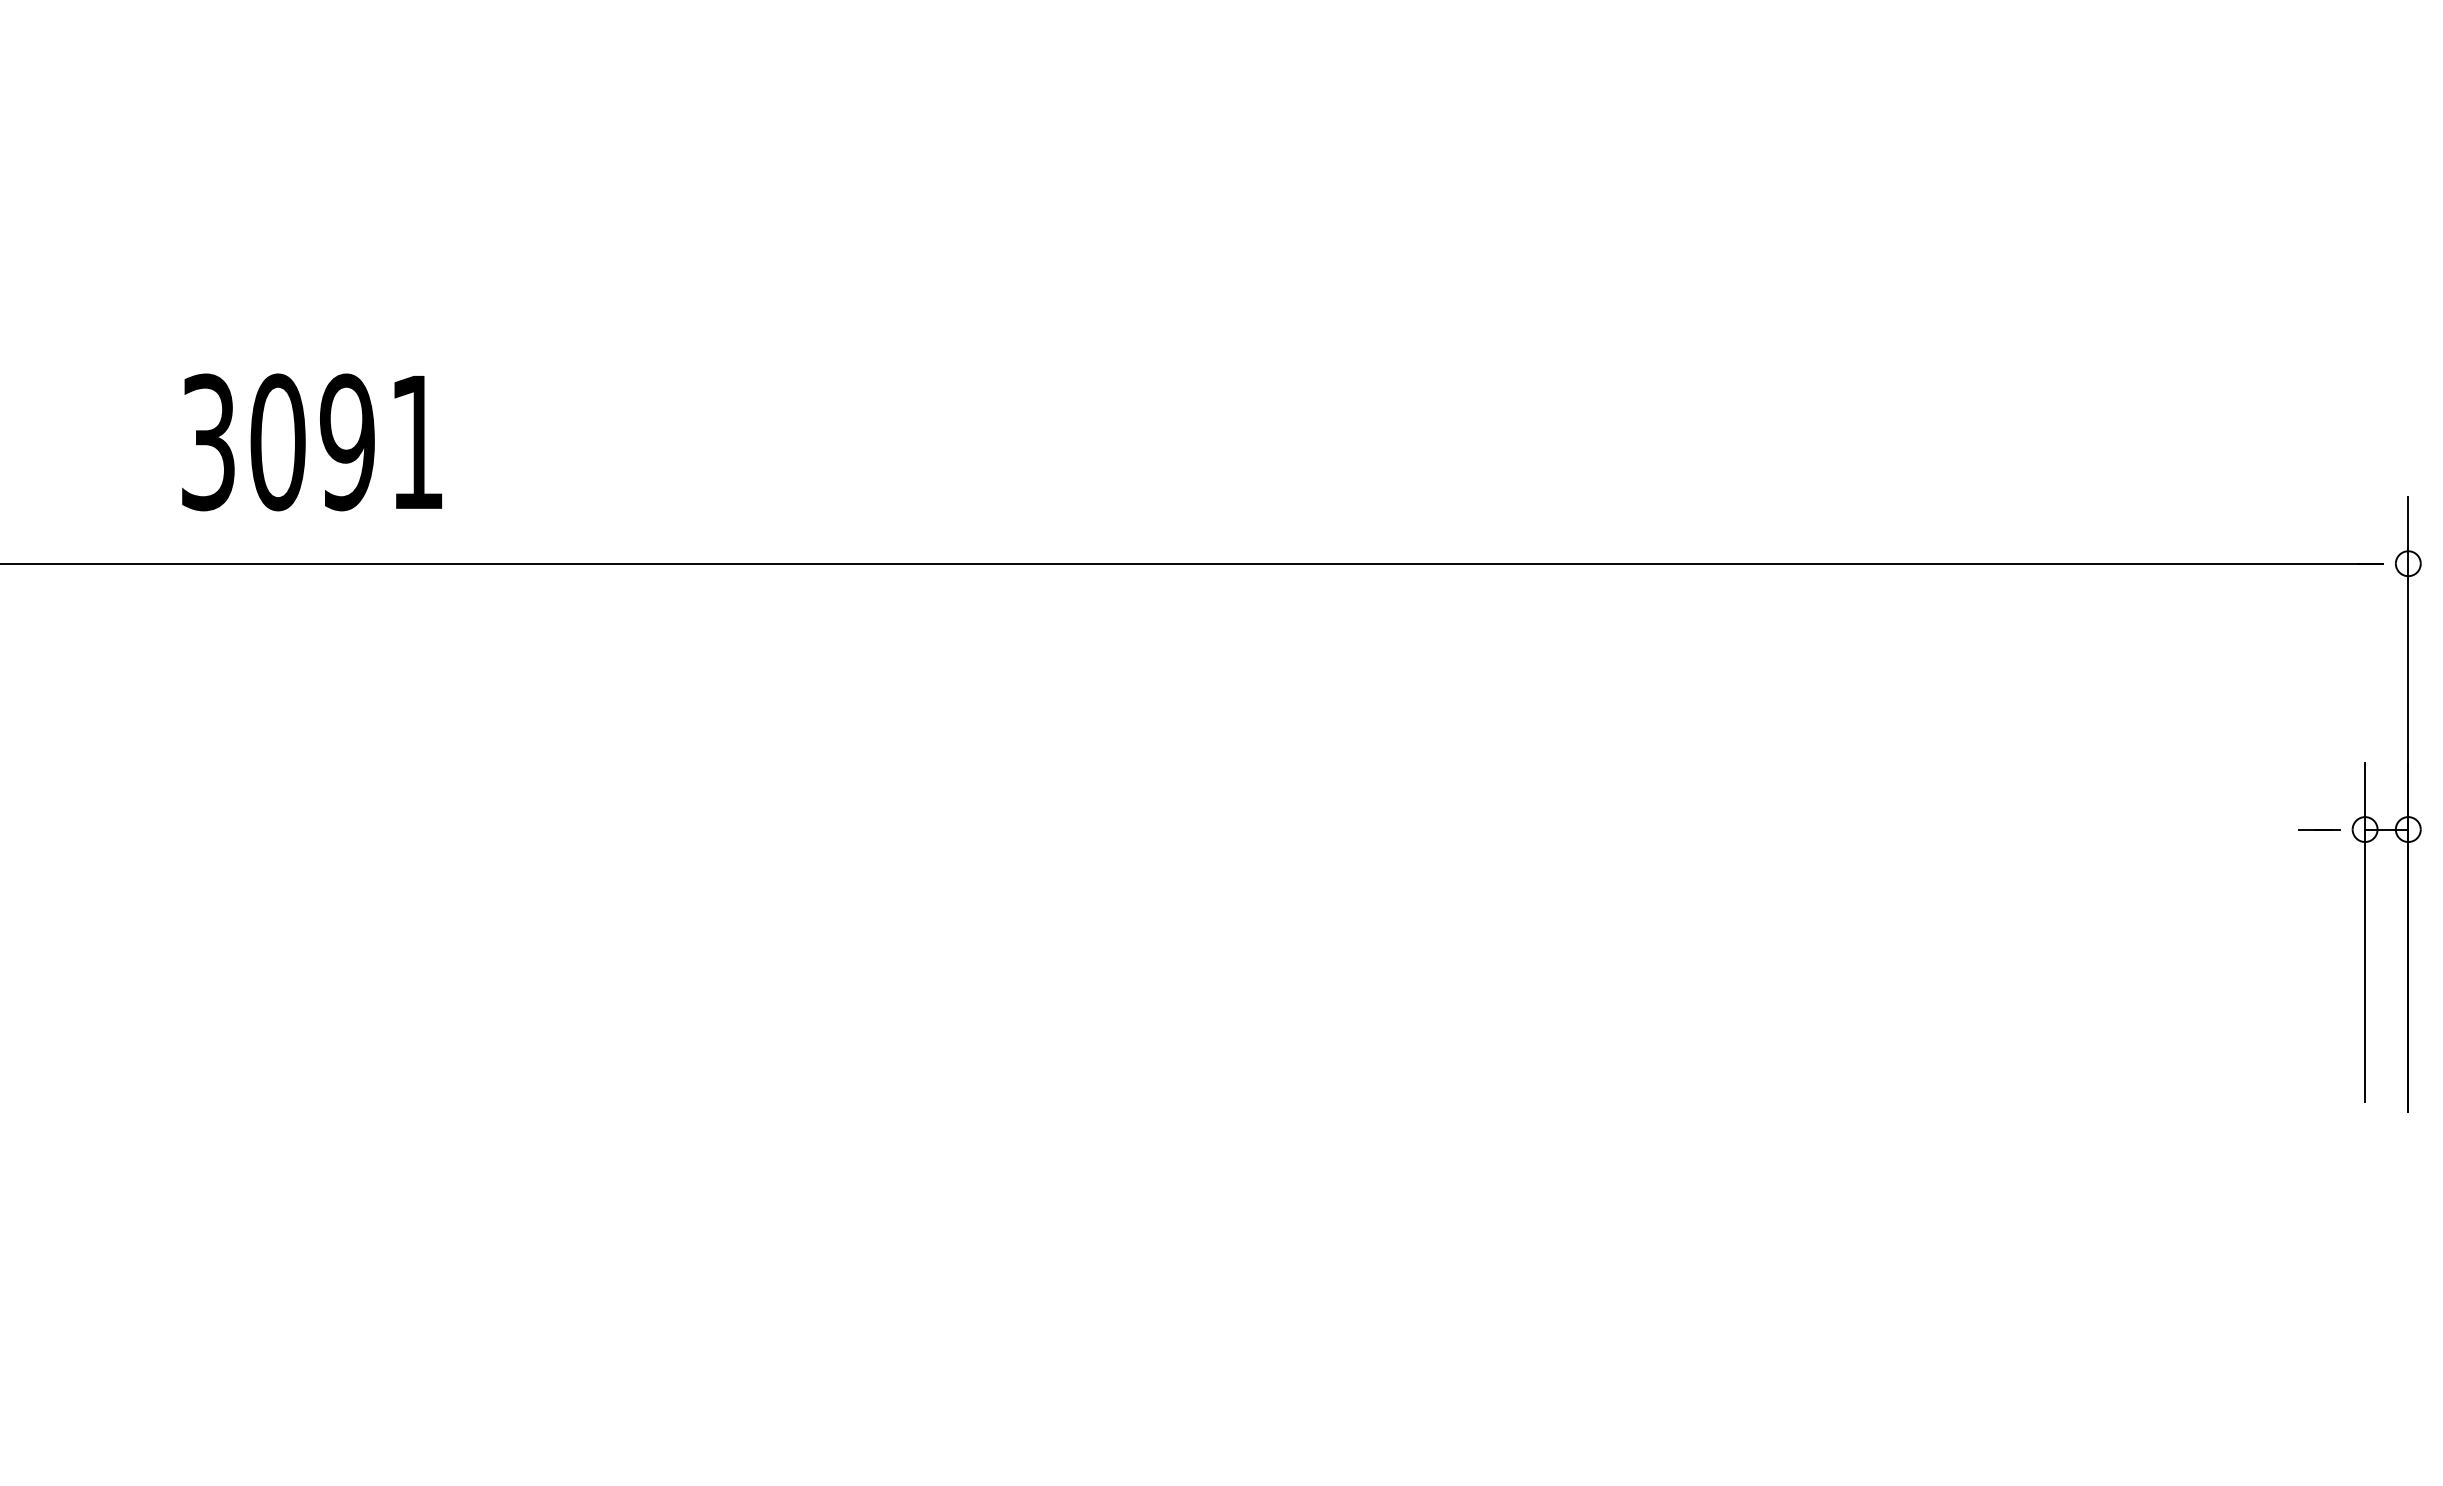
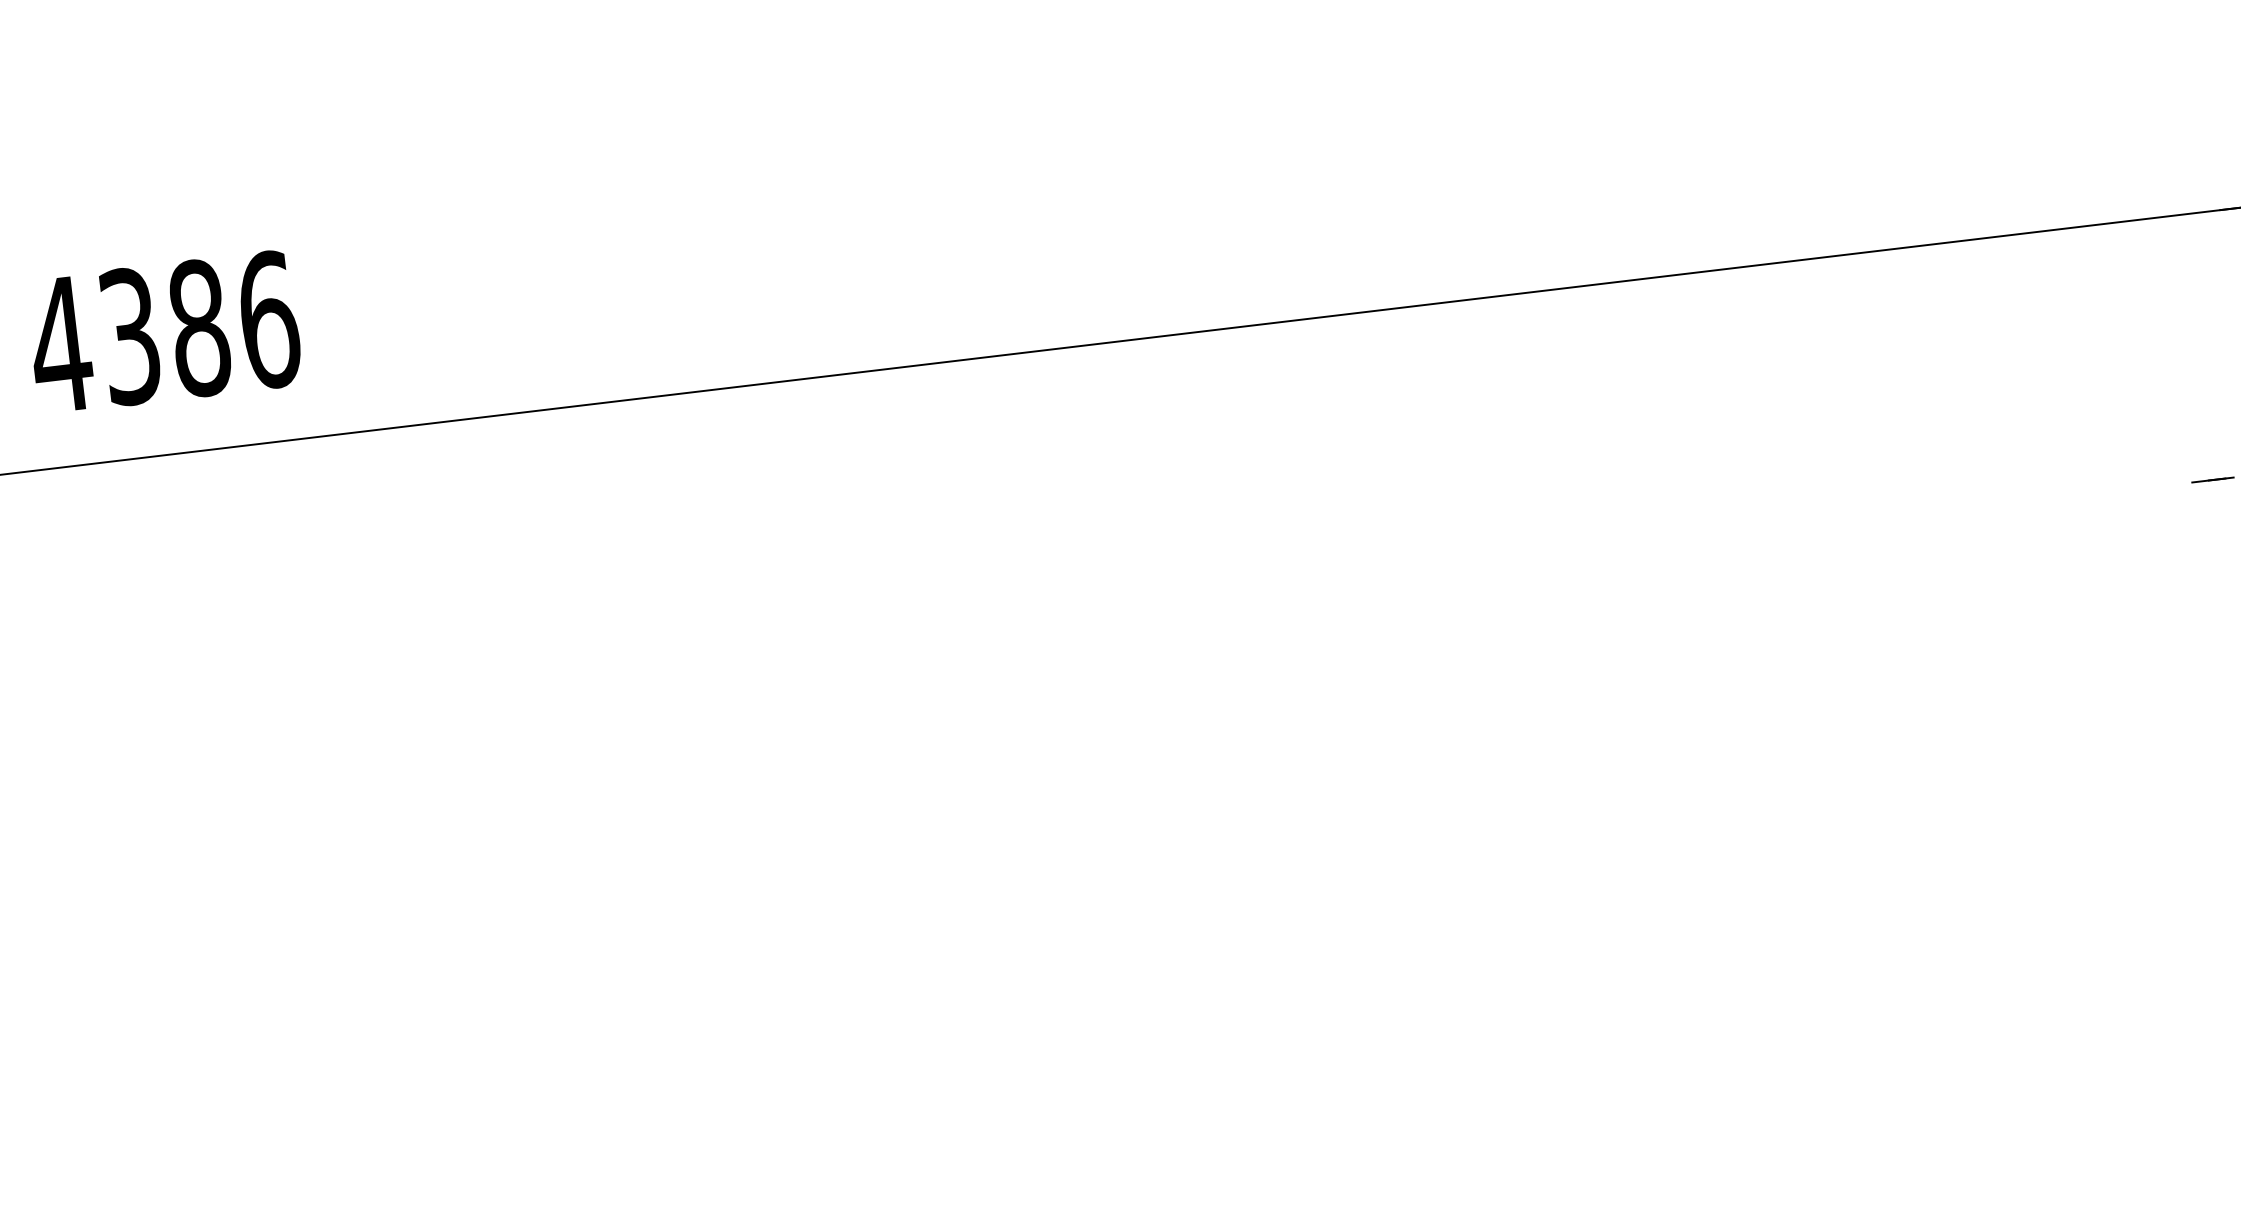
text: (312, 442) -> (164, 332), 3091 -> 4386

